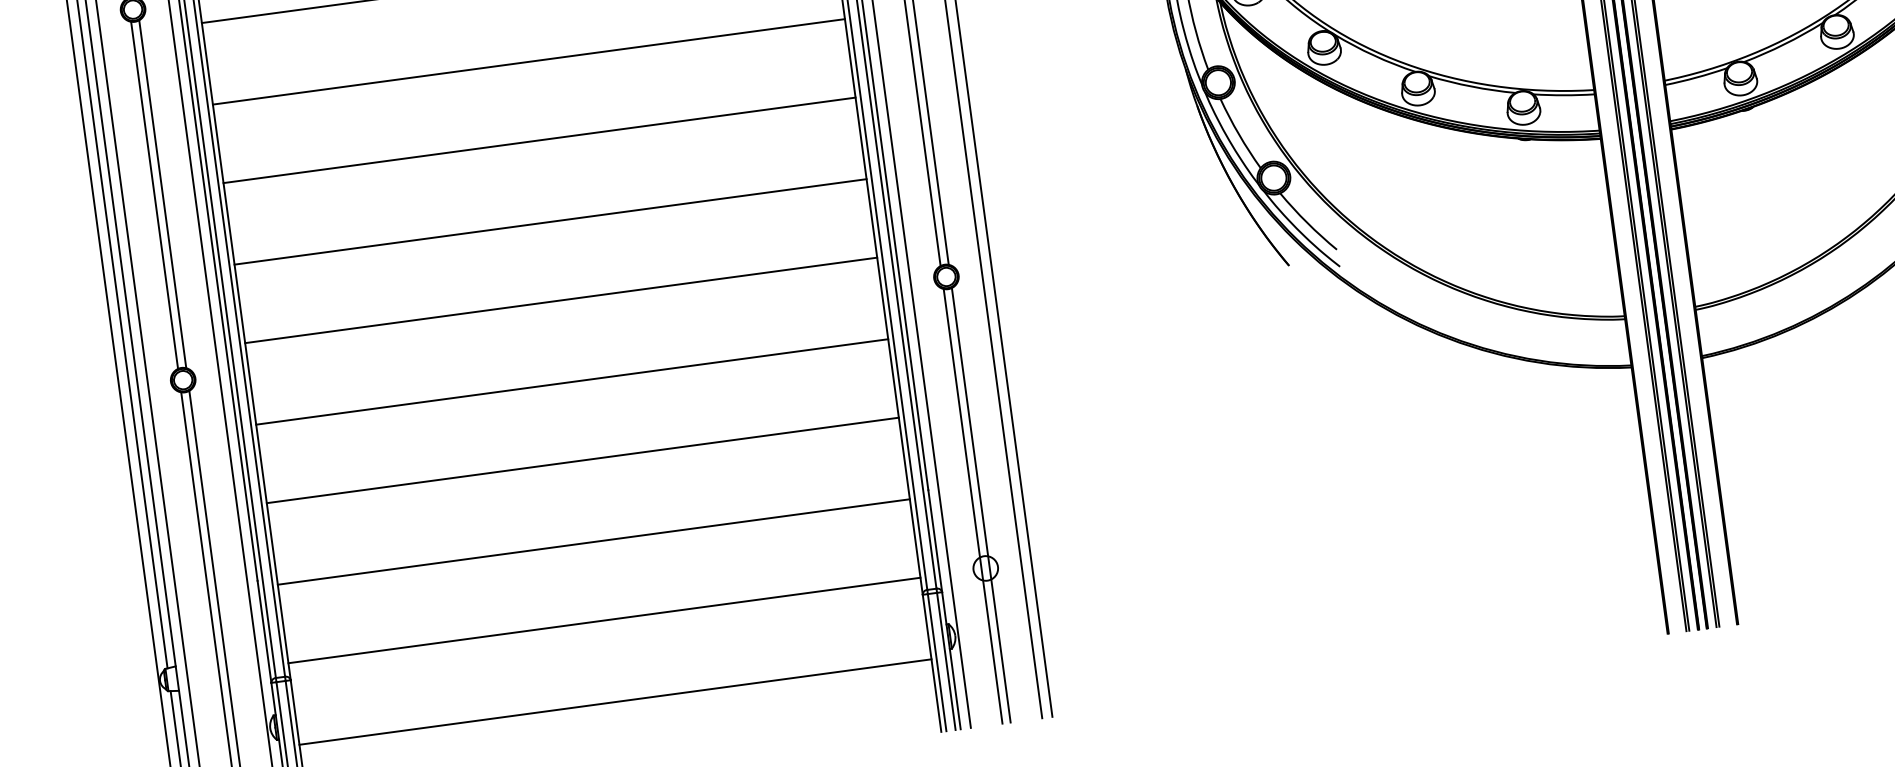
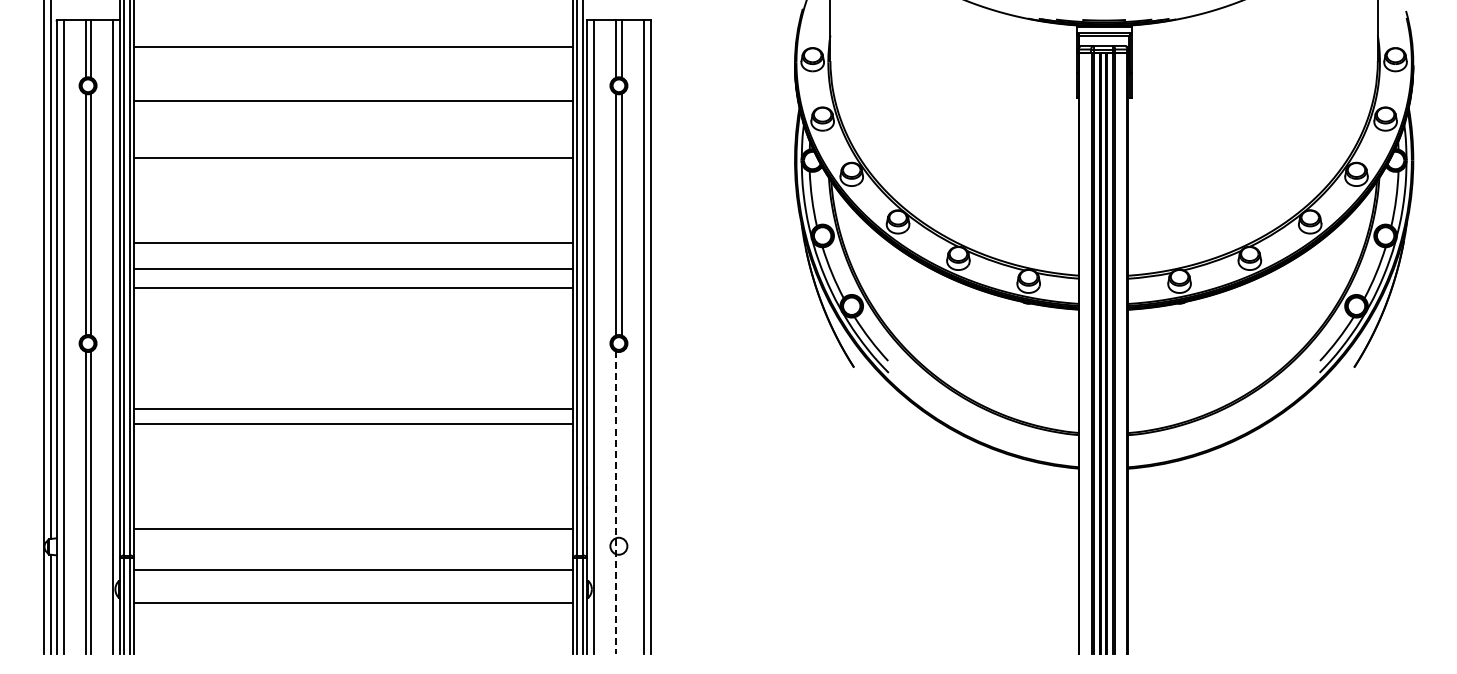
line: (539, 140) -> (353, 242), moved
line: (560, 299) -> (353, 287), moved
line: (571, 381) -> (353, 423), moved
line: (582, 460) -> (353, 409), moved
line: (981, 505) -> (621, 502), removed
line: (972, 507) -> (615, 503), solid -> dashed
line: (593, 541) -> (353, 528), moved
line: (604, 620) -> (353, 569), moved

